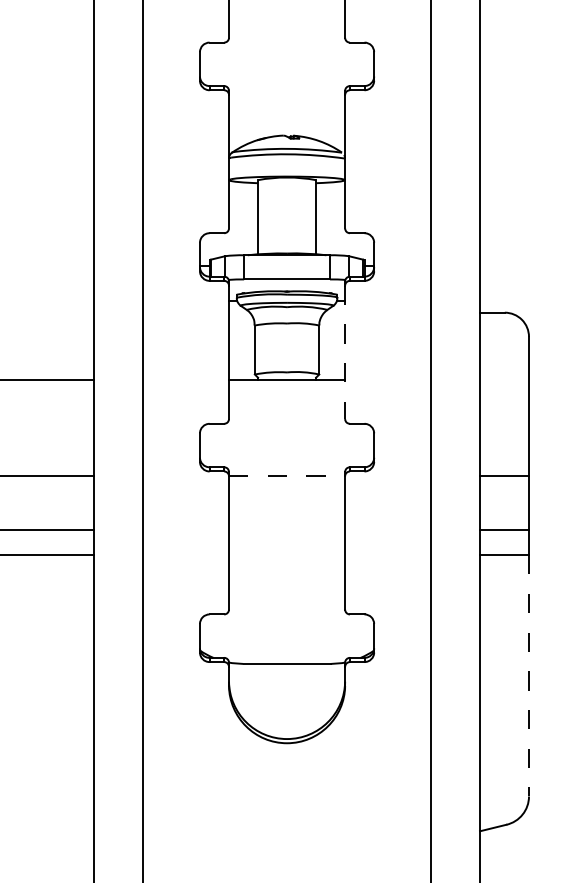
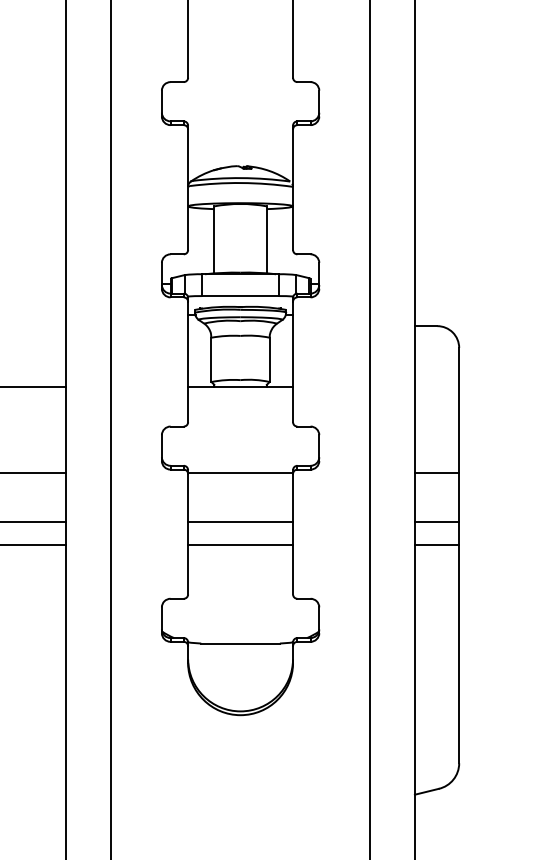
line: (345, 352) -> (293, 362), dashed -> solid
line: (288, 475) -> (241, 473), dashed -> solid
line: (286, 530) -> (240, 522), added
line: (286, 555) -> (240, 545), added
line: (529, 676) -> (459, 654), dashed -> solid

